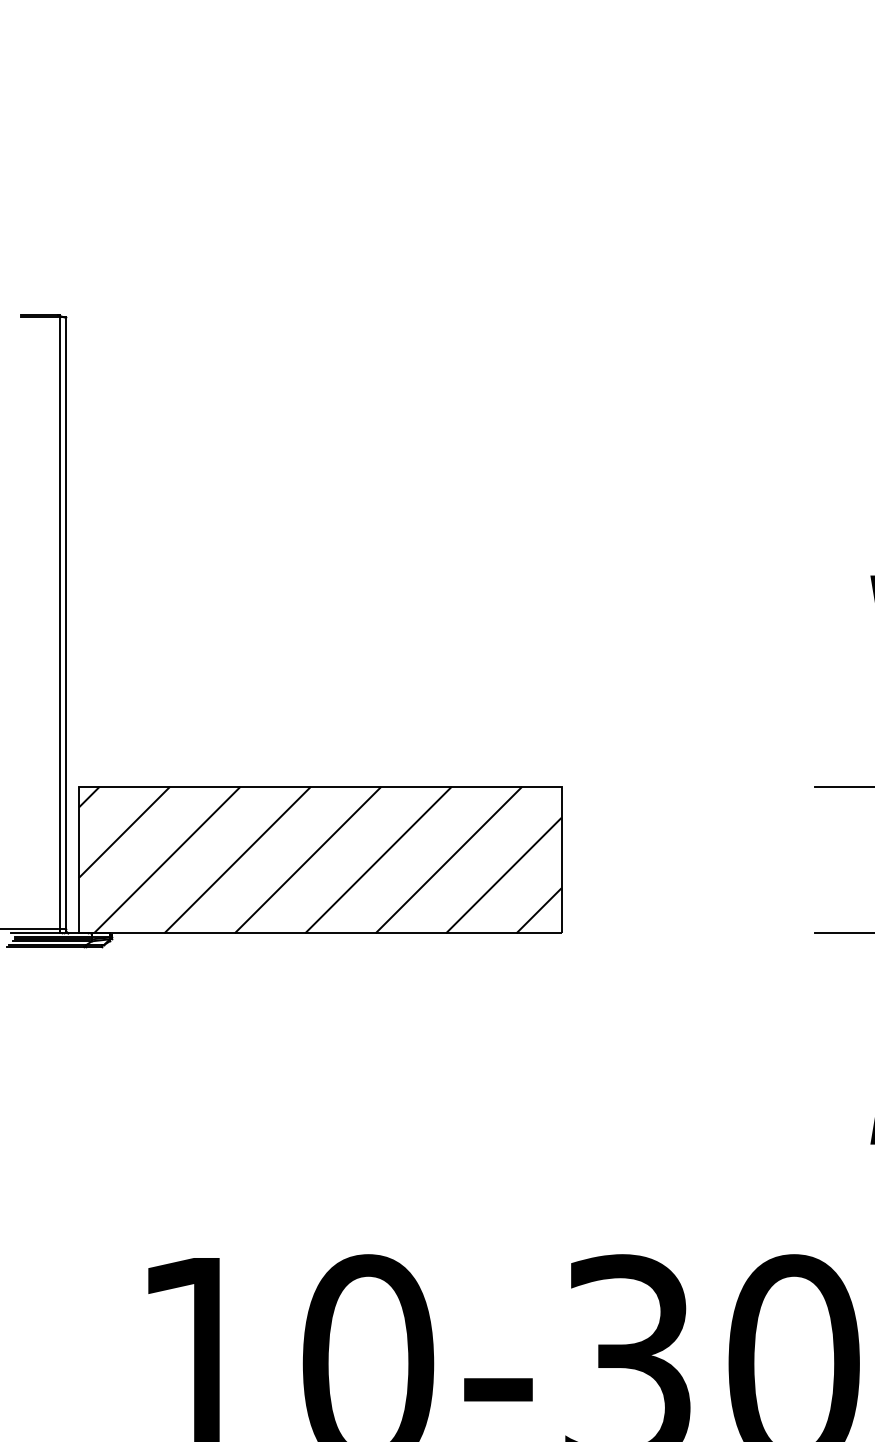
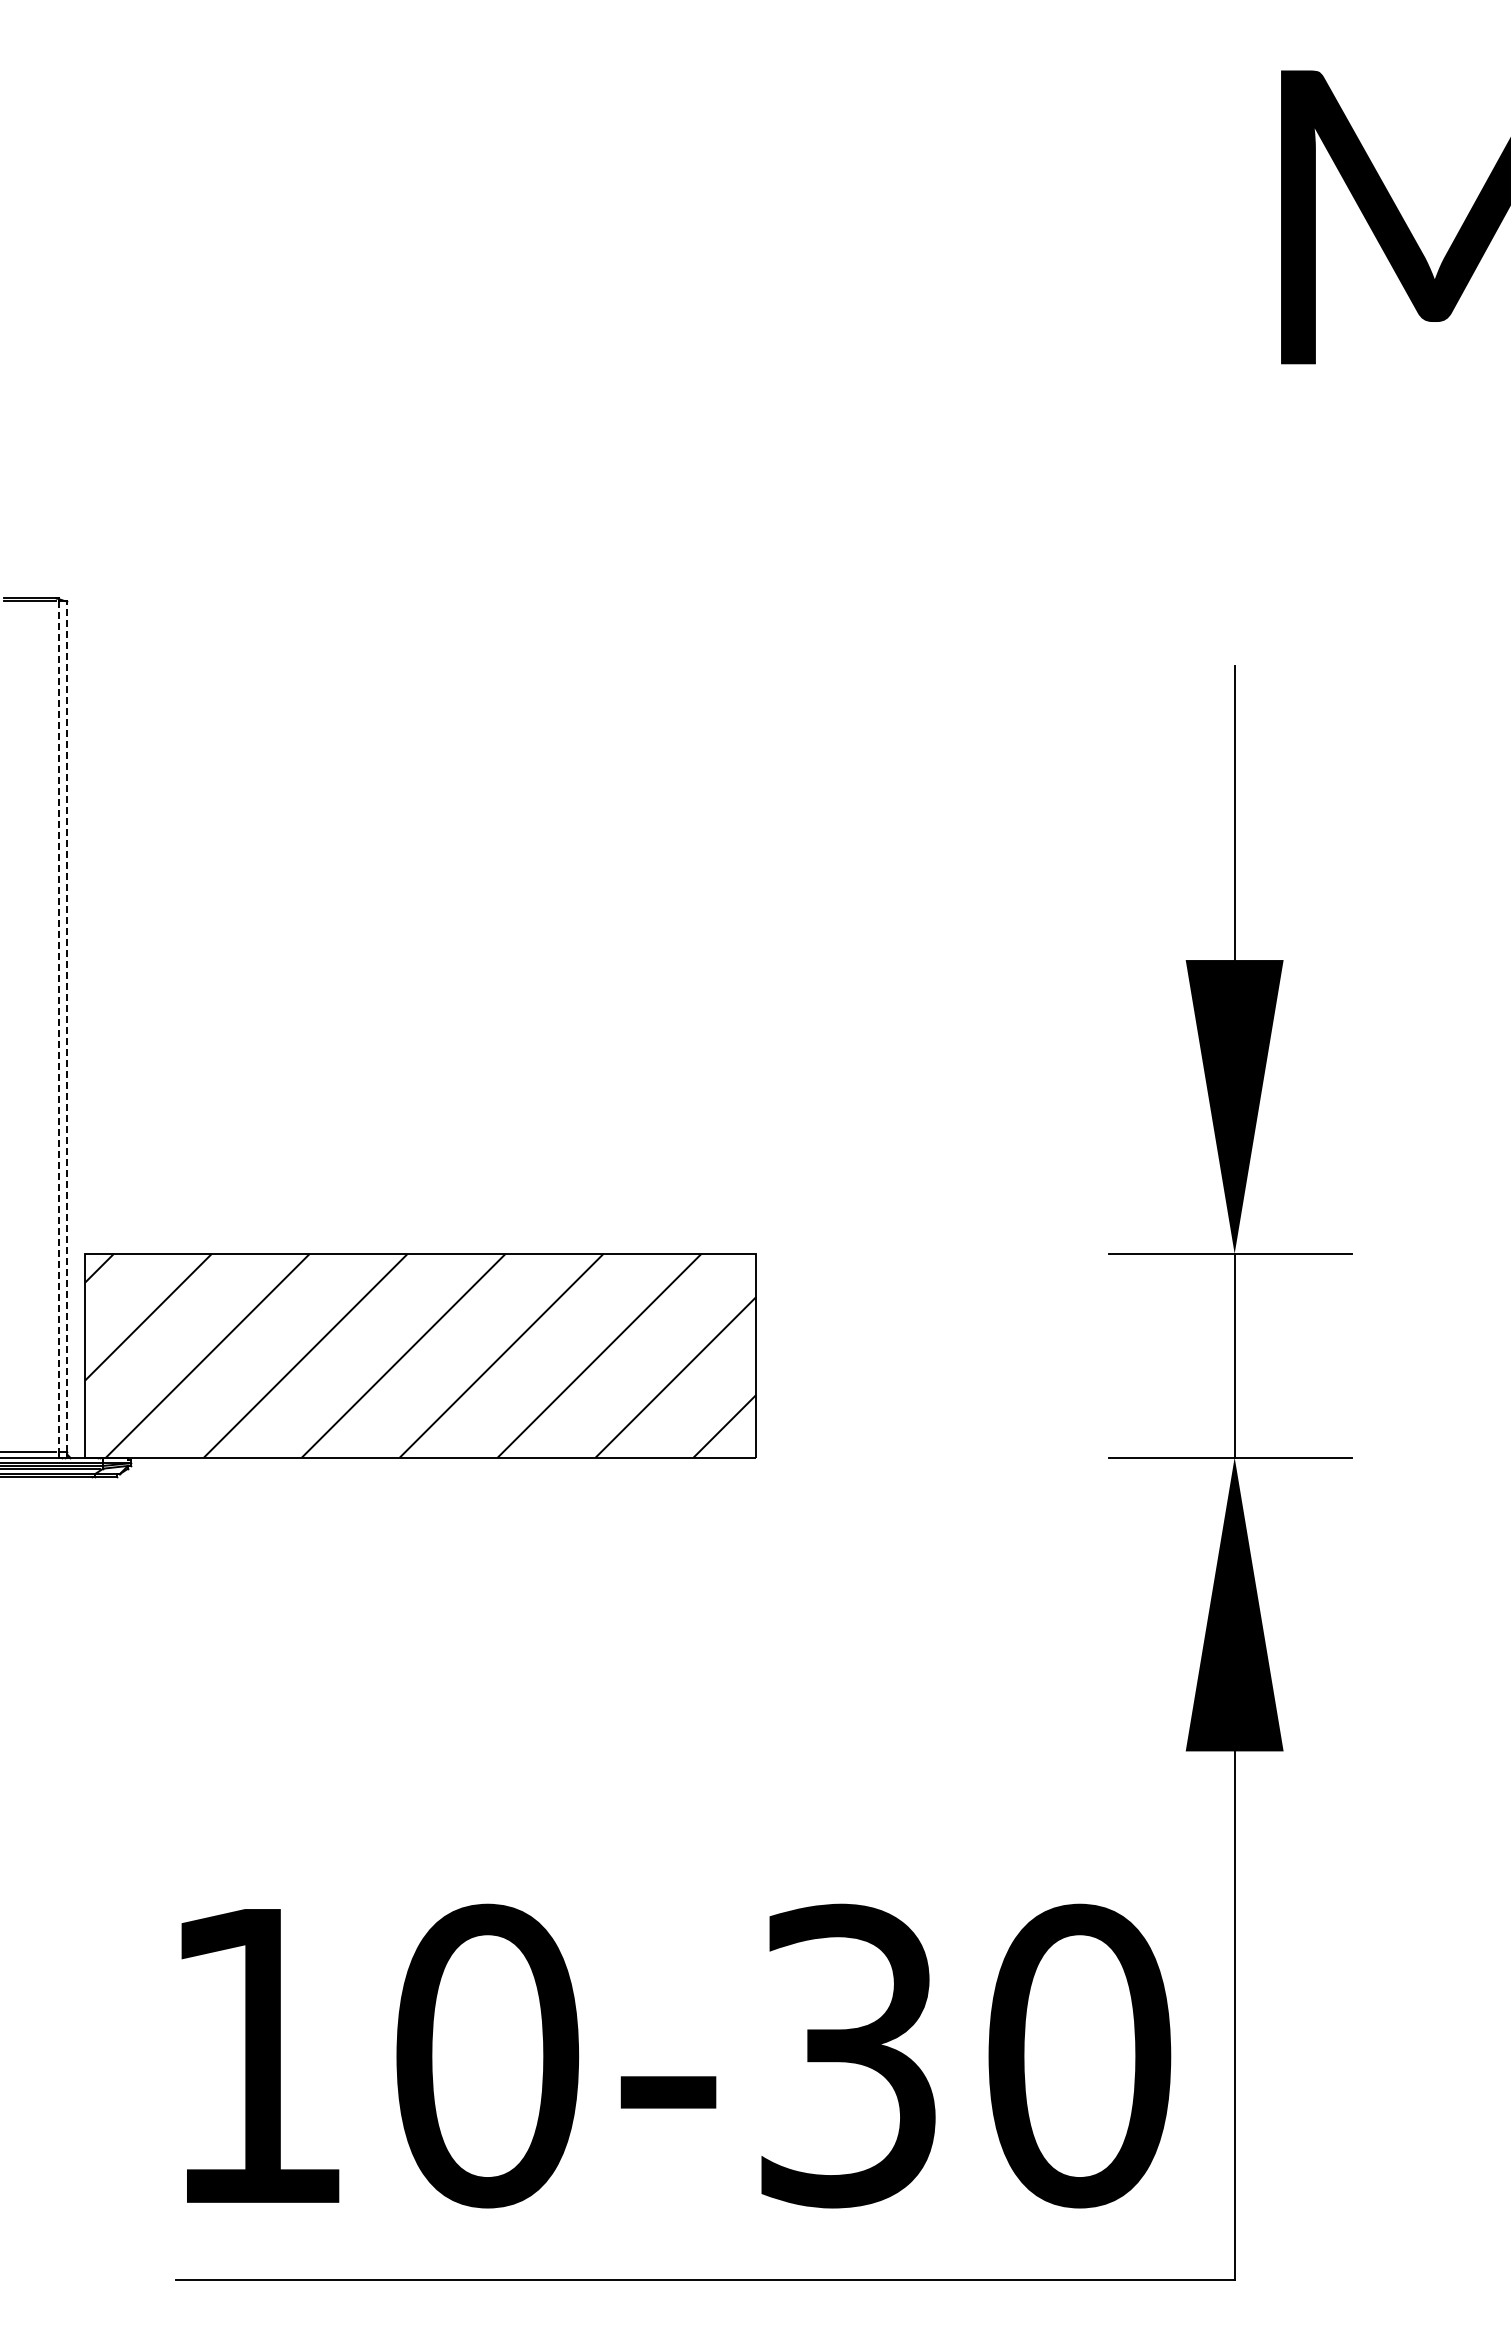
line: (60, 623) -> (59, 1026), solid -> dashed
line: (66, 623) -> (67, 1026), solid -> dashed

